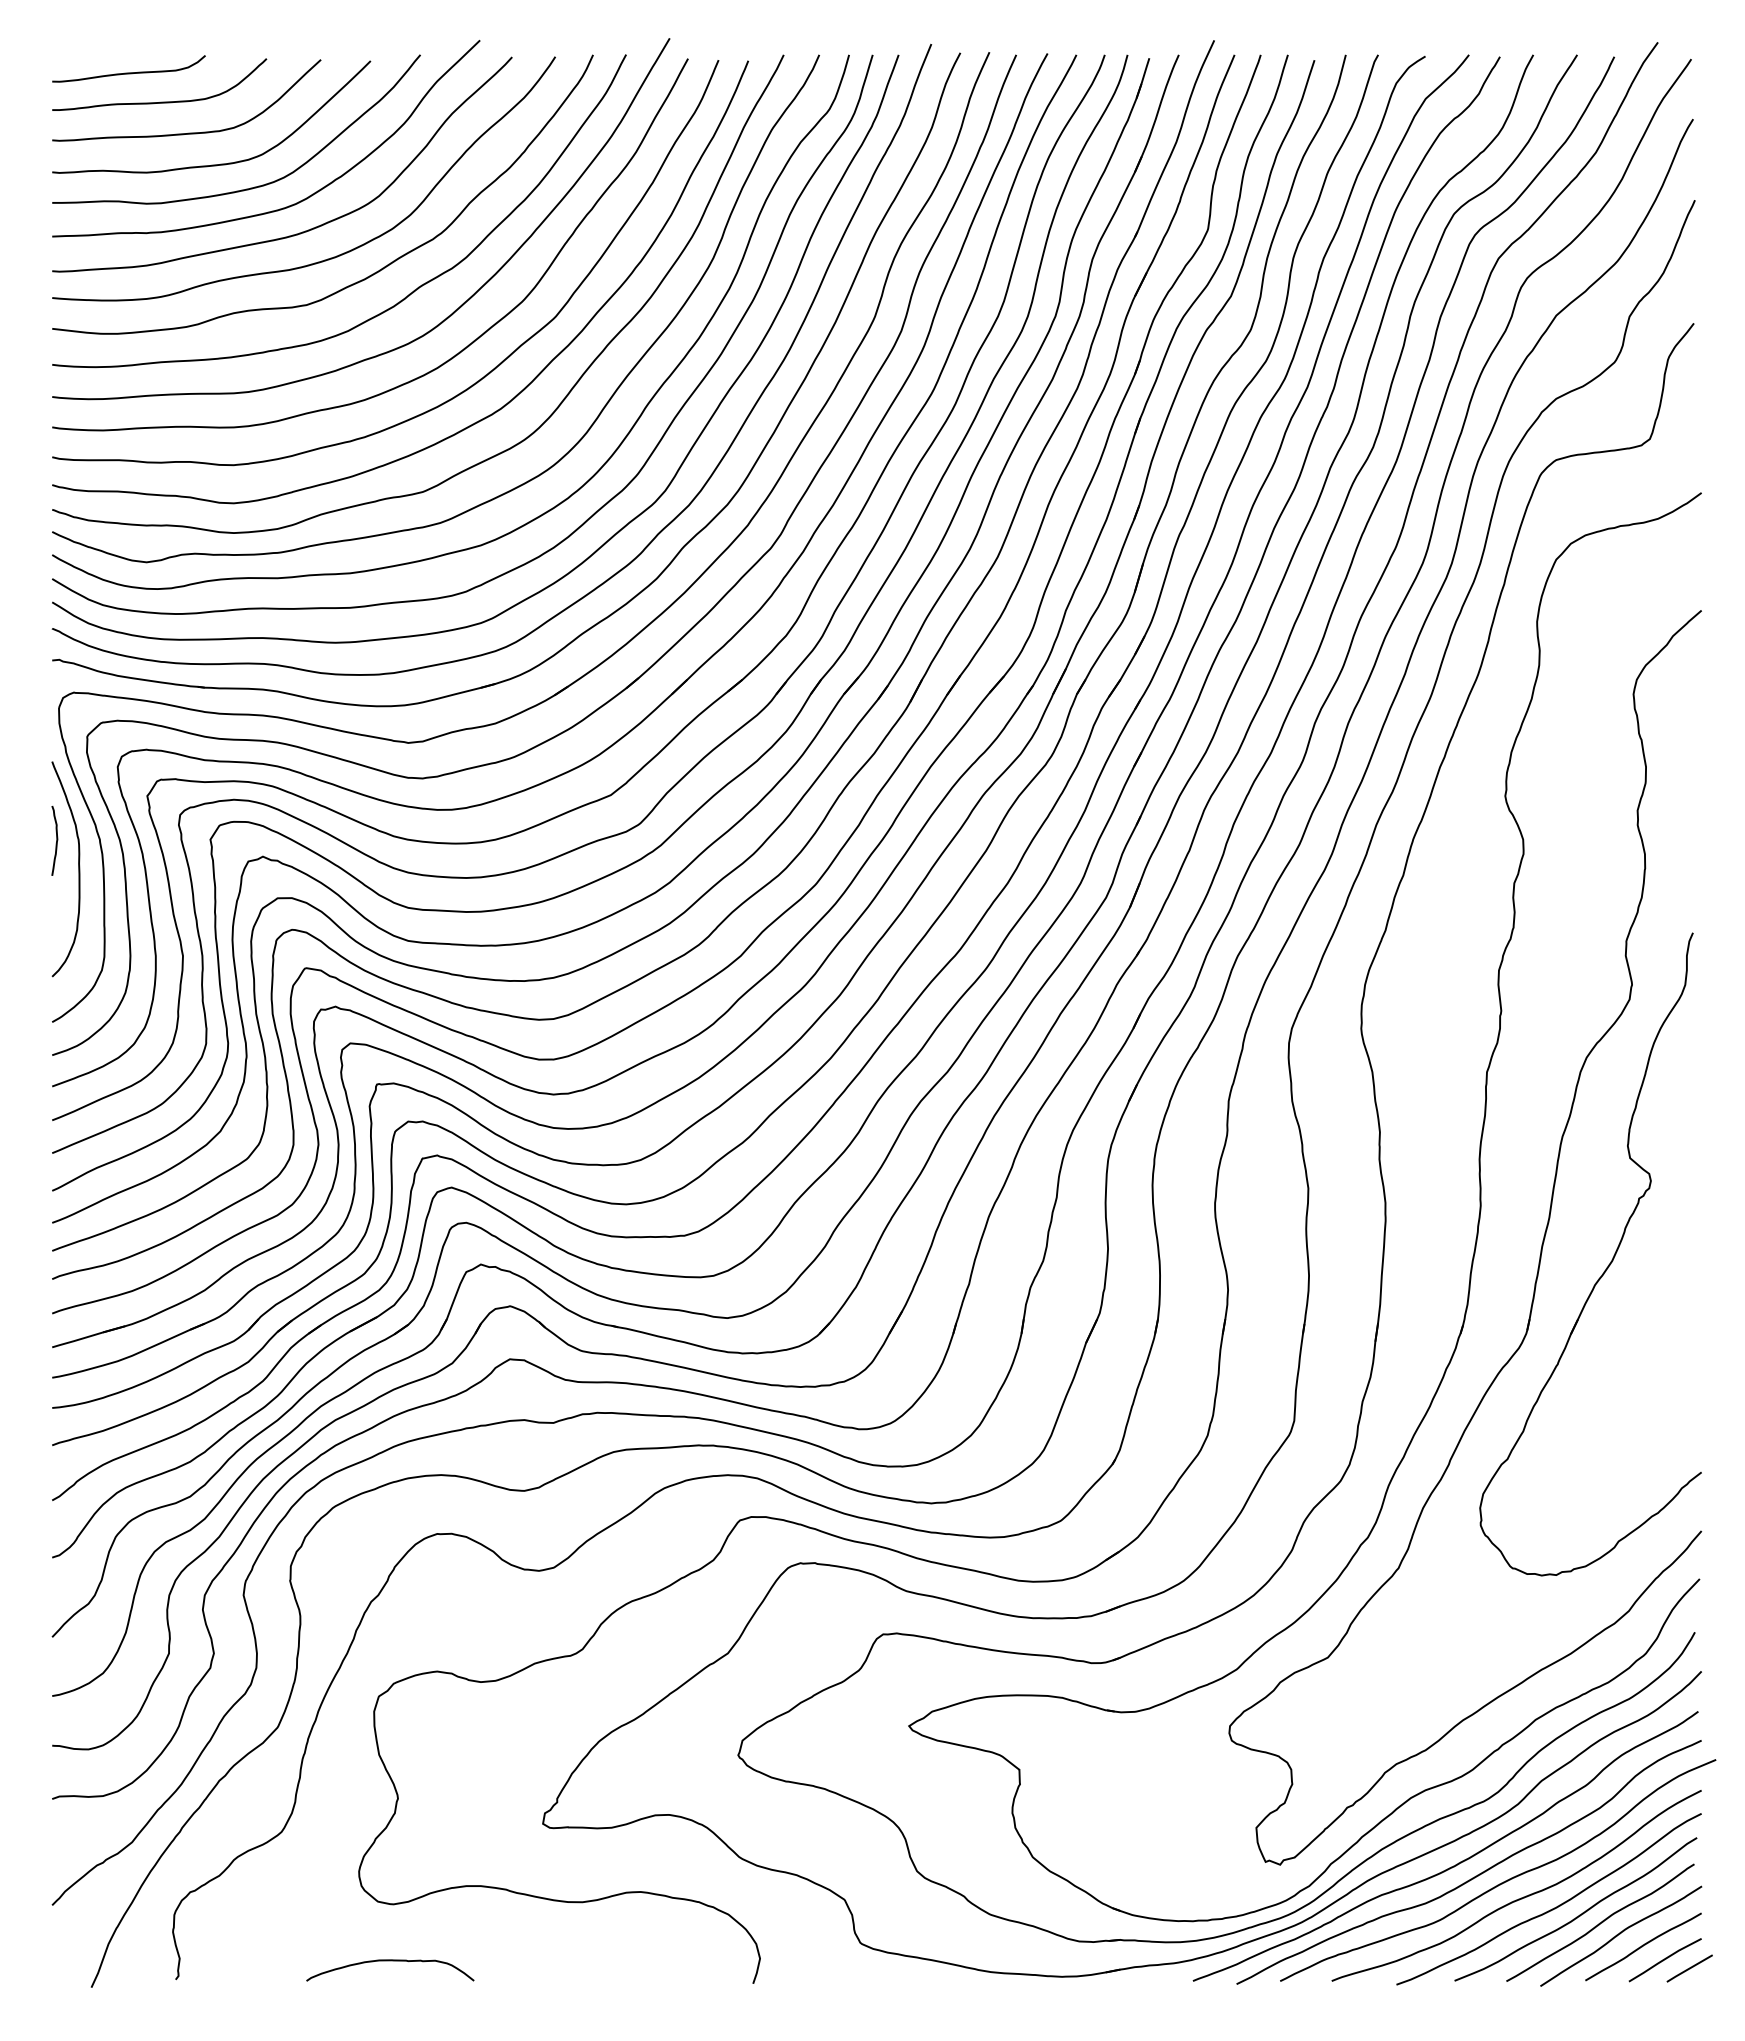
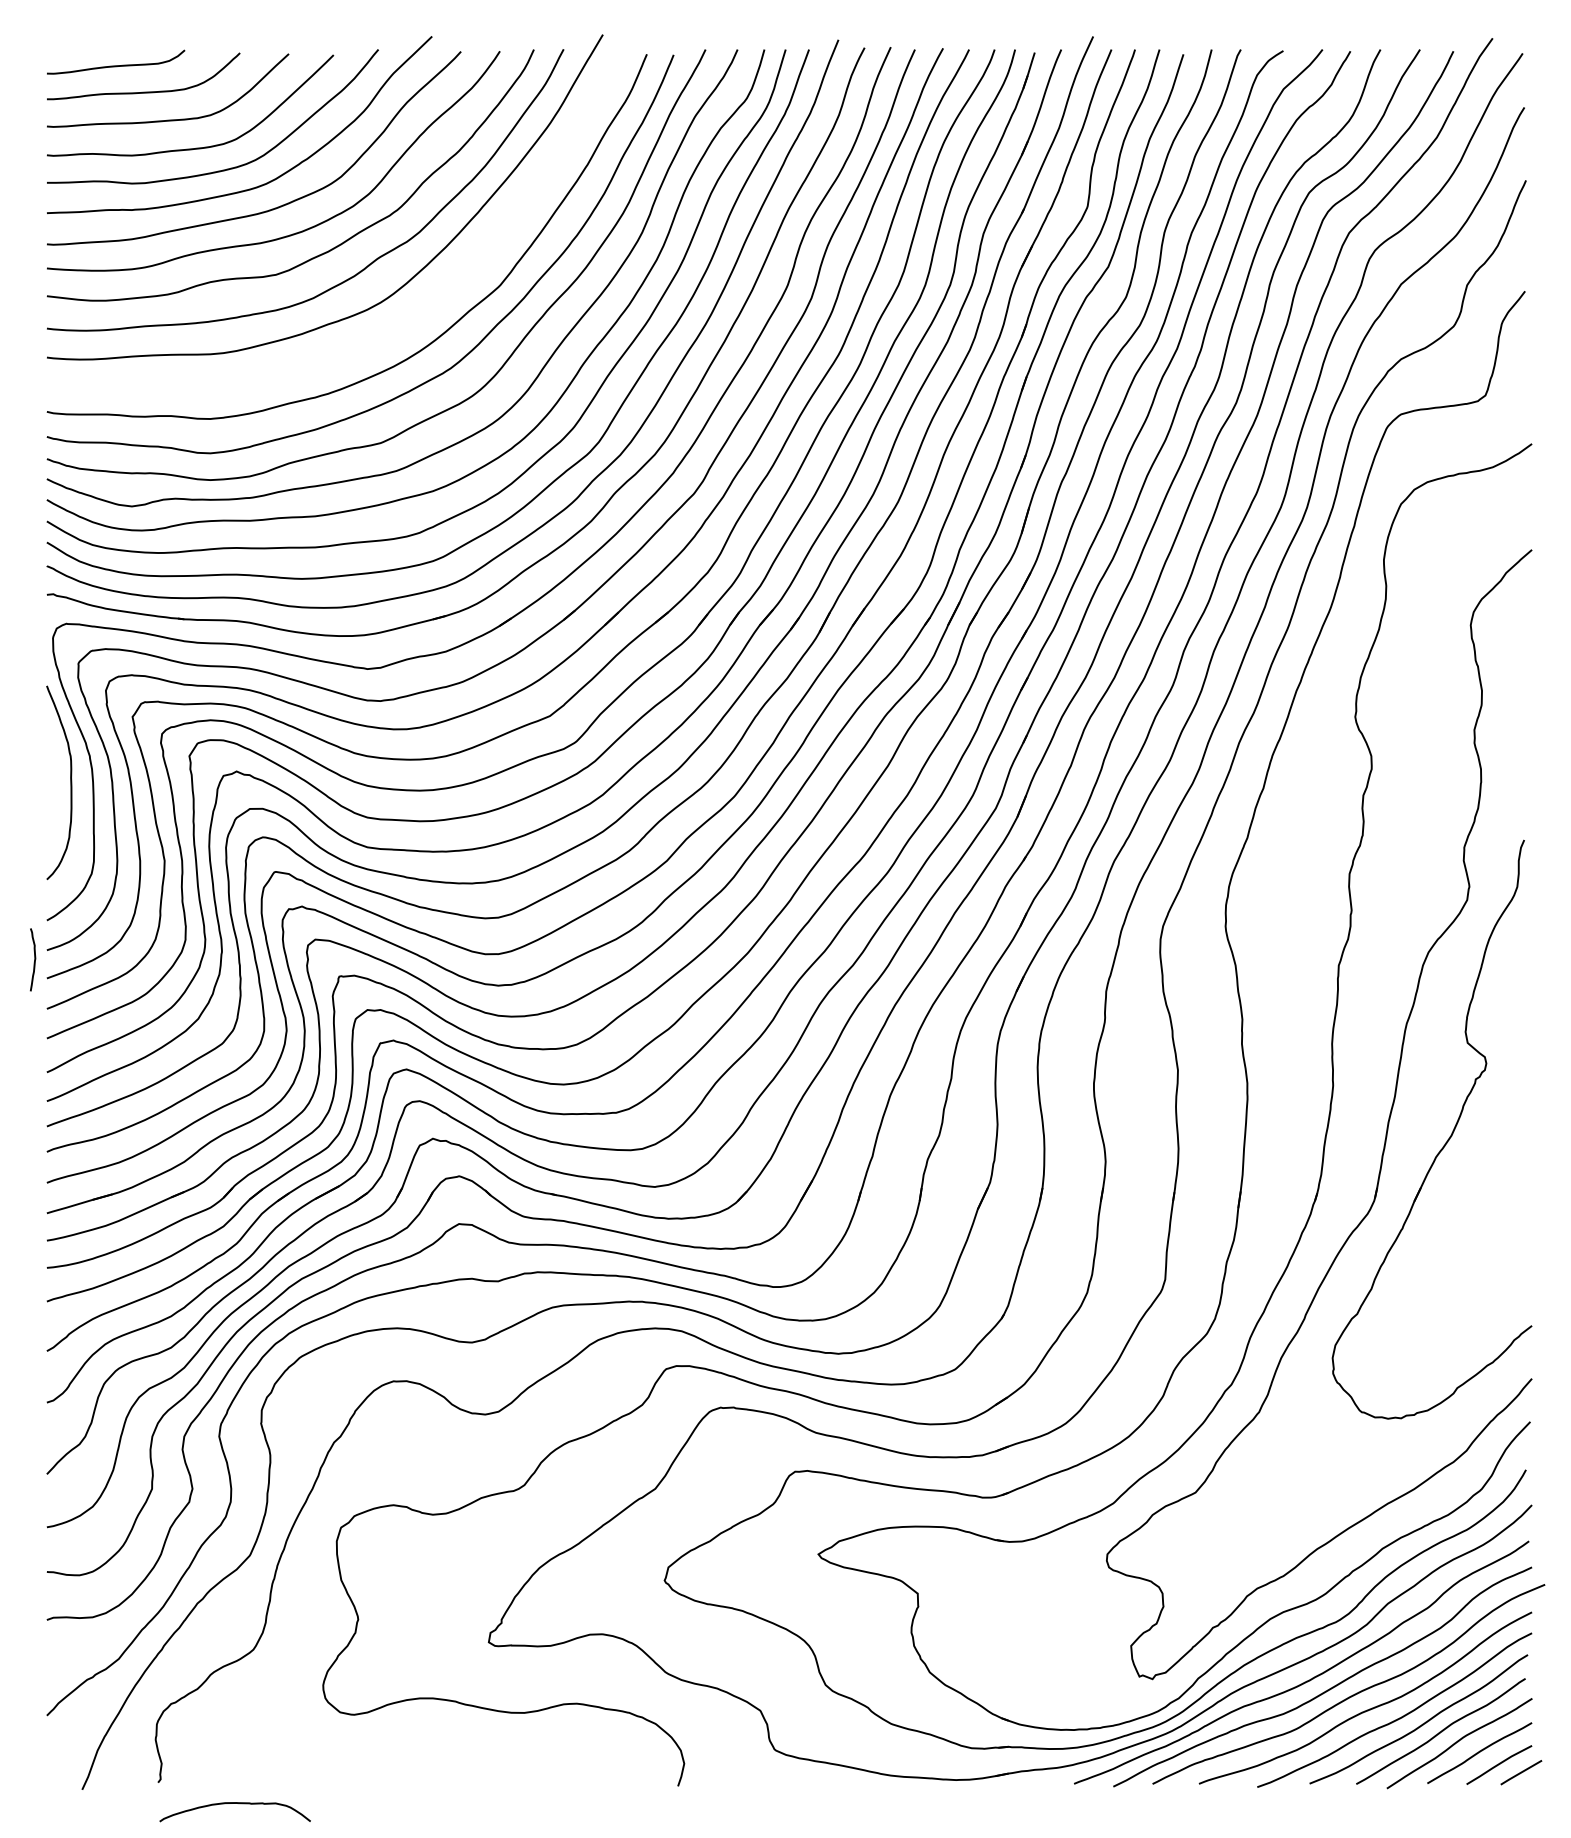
curve: (446, 360) -> (401, 324), removed
part: (54, 840) -> (32, 959), moved
curve: (390, 1961) -> (235, 1804), moved

